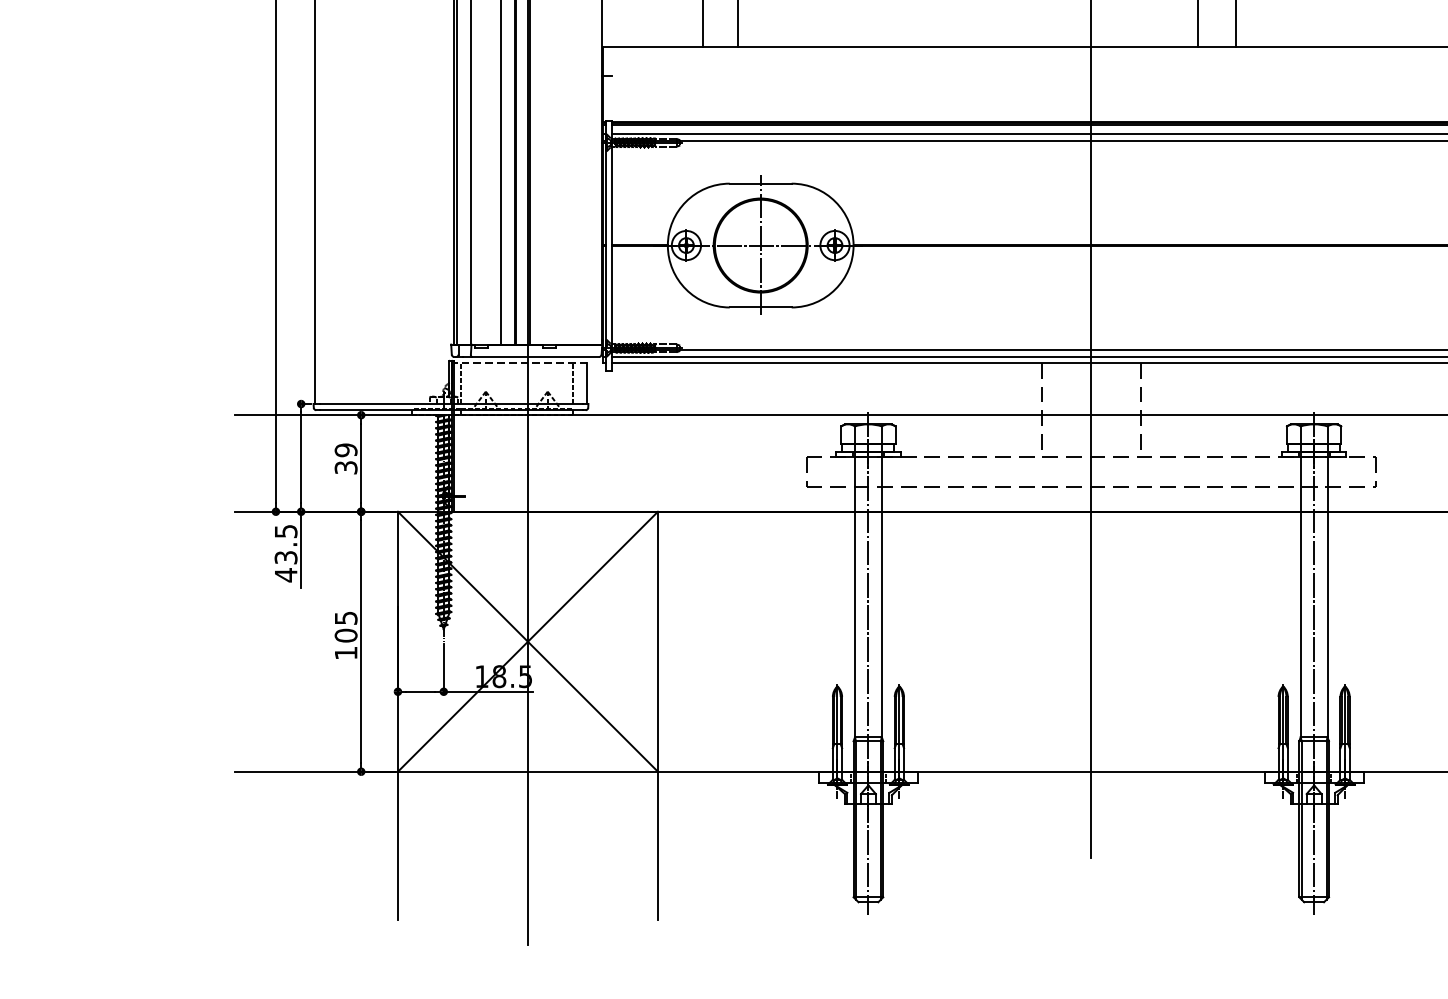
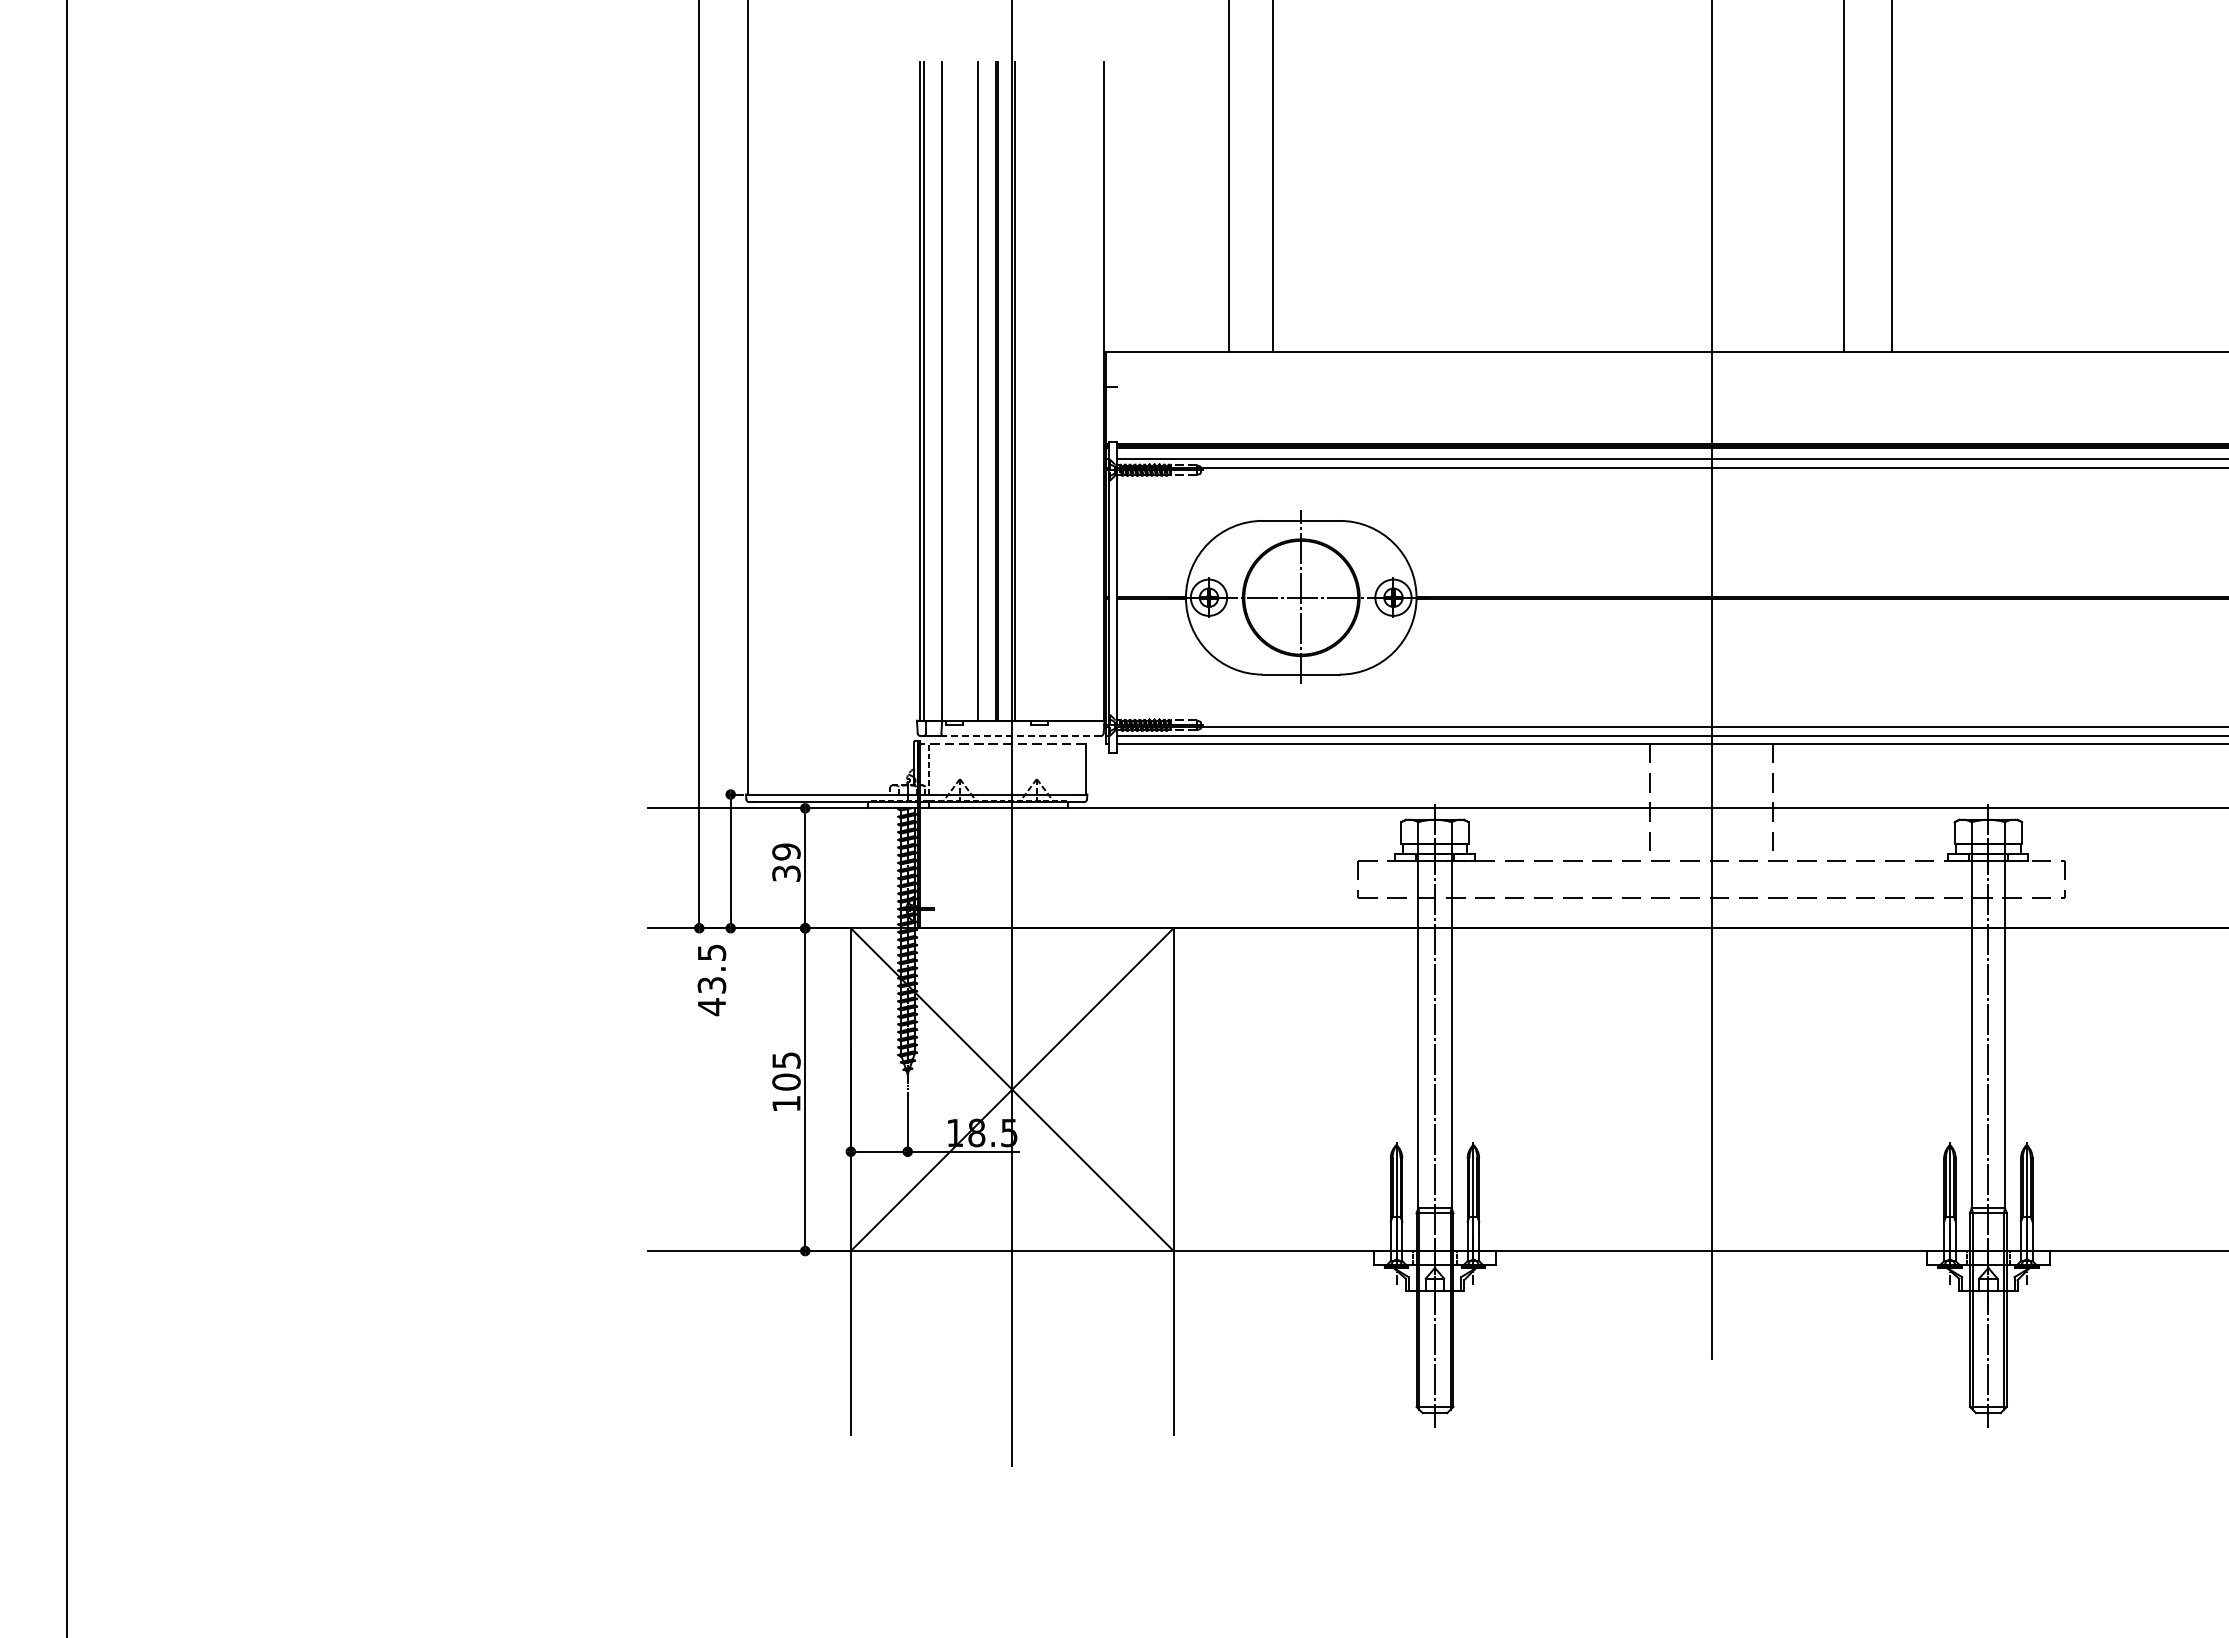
line: (535, 357) -> (1021, 736), solid -> dashed
line: (572, 383) -> (1067, 768), removed
line: (301, 549) -> (730, 975), removed

